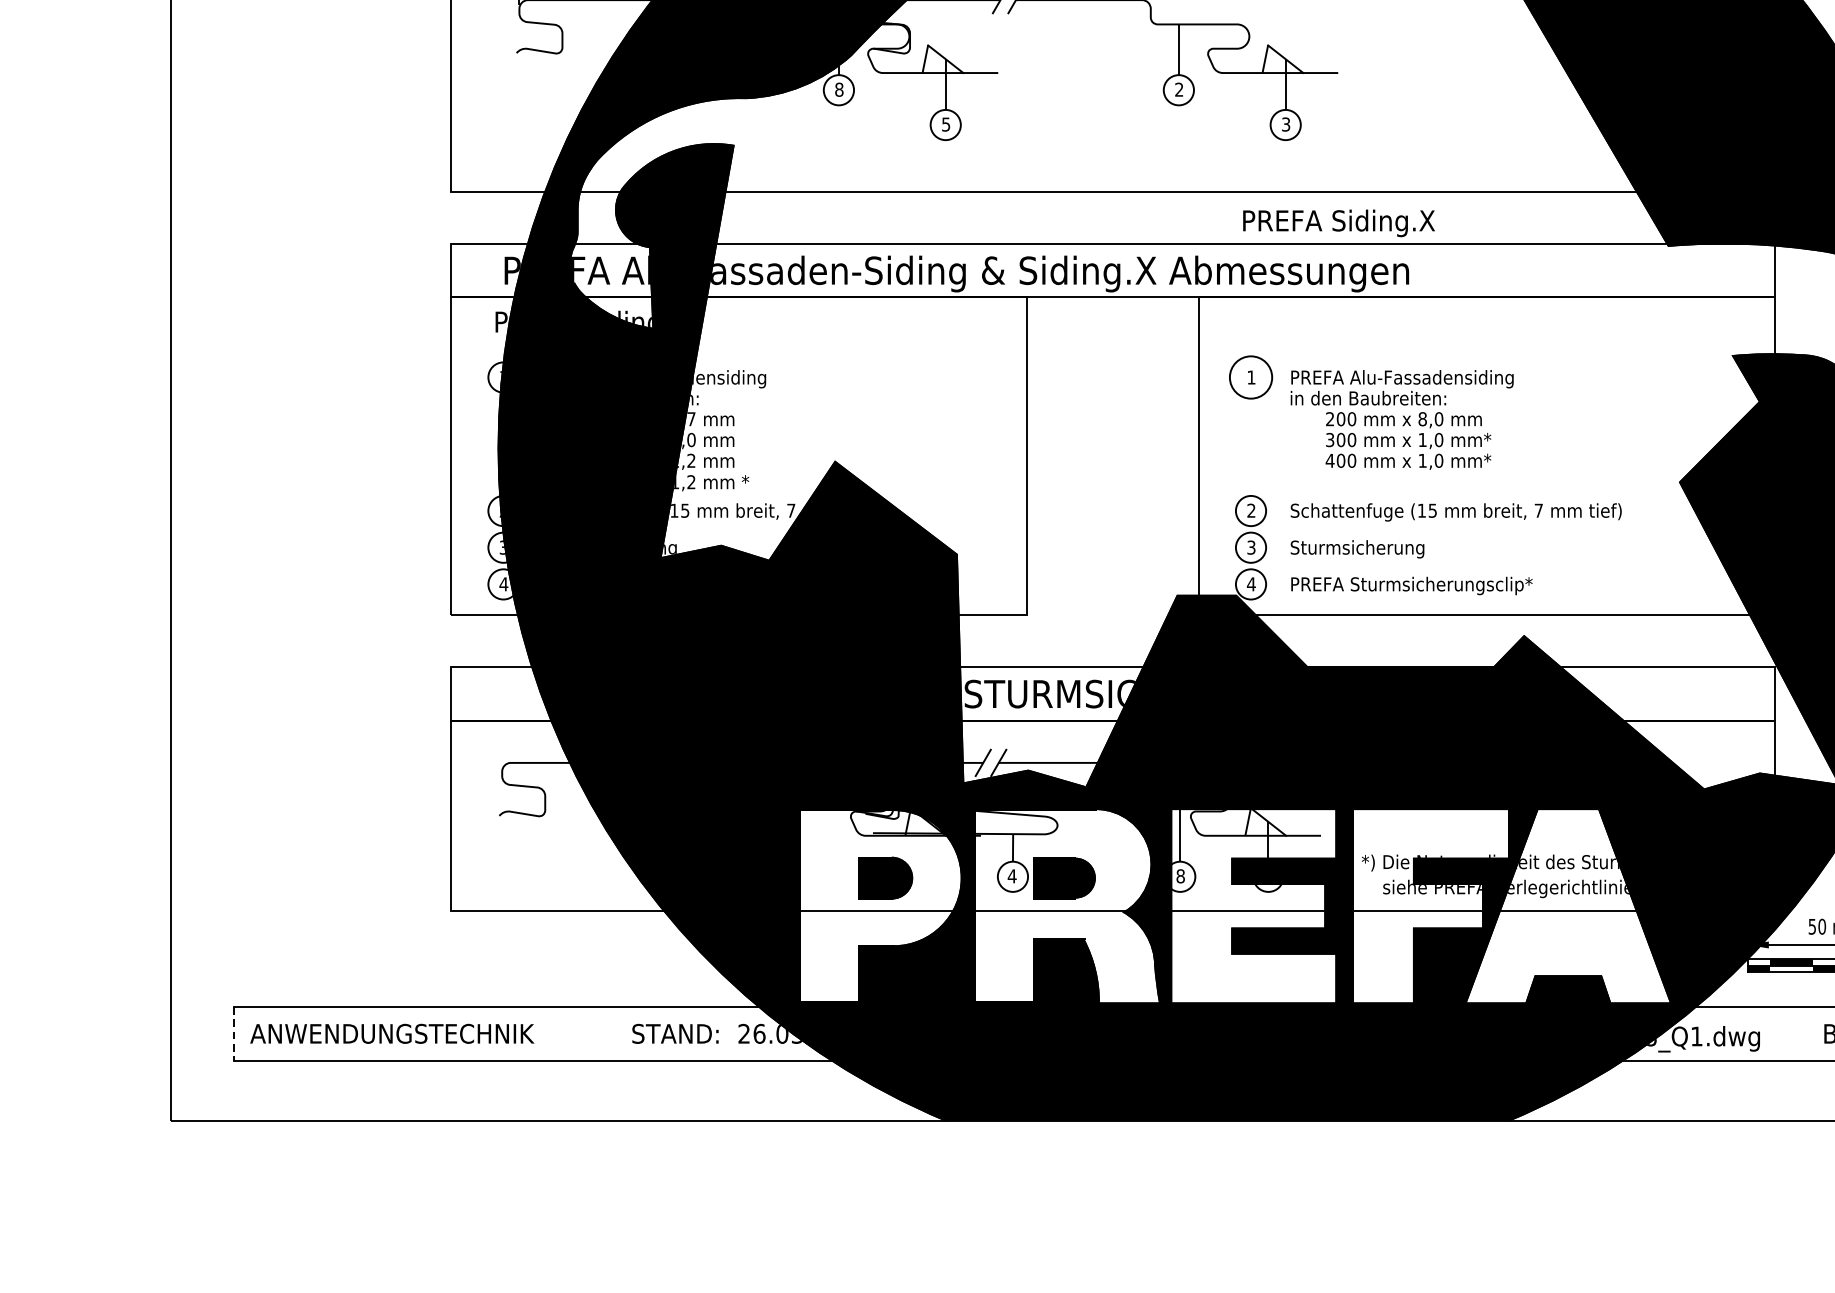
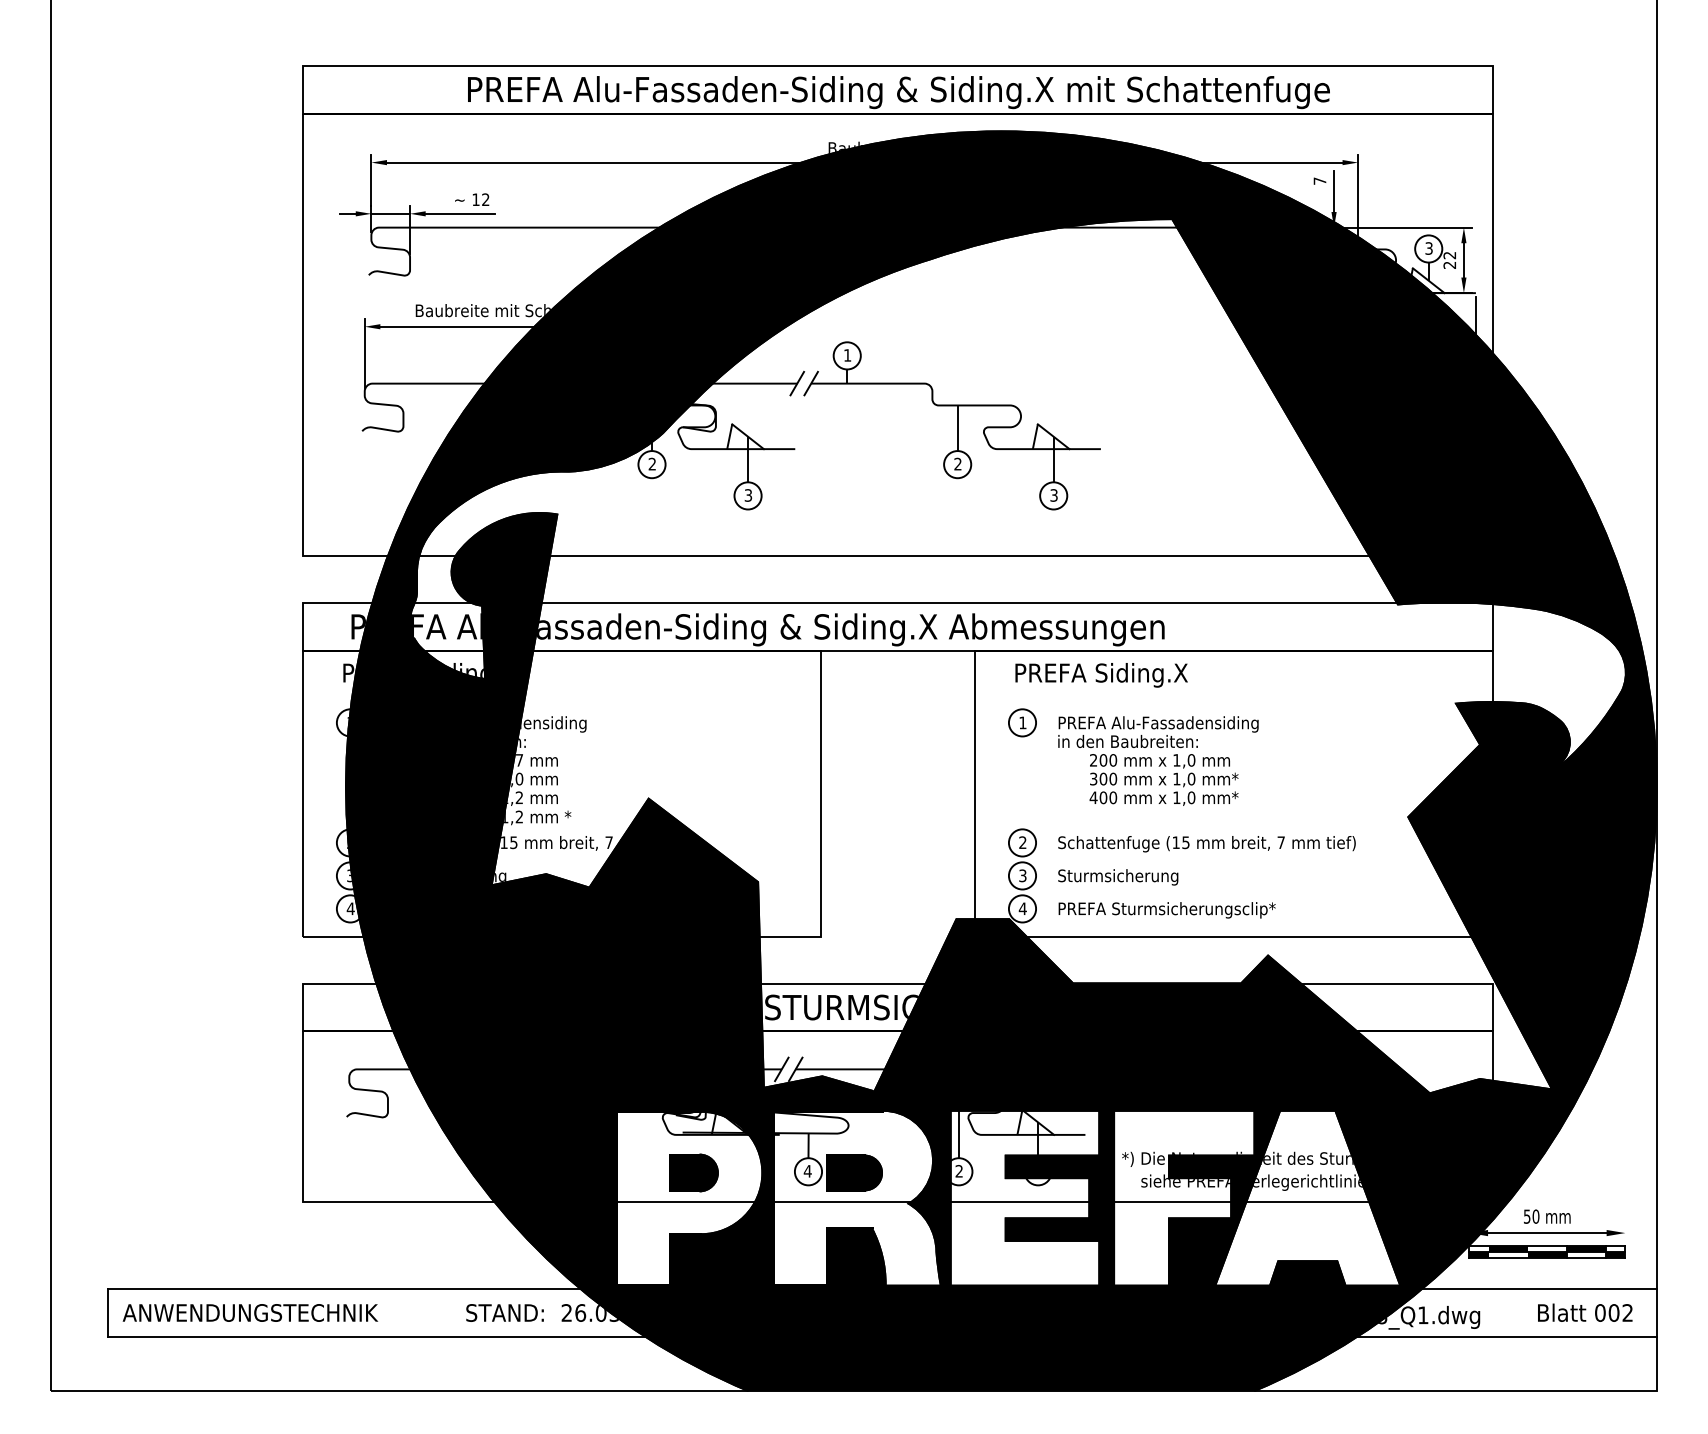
text: (839, 90) -> (652, 464), 8 -> 2
text: (946, 124) -> (748, 495), 5 -> 3
text: (1338, 223) -> (1101, 675), moved
circle: (1251, 377) -> (1022, 722), size x0.71
text: (1422, 419) -> (1176, 760), 8,0 -> 1,0
text: (1180, 876) -> (959, 1171), 8 -> 2
line: (234, 1034) -> (108, 1313), dashed -> solid

